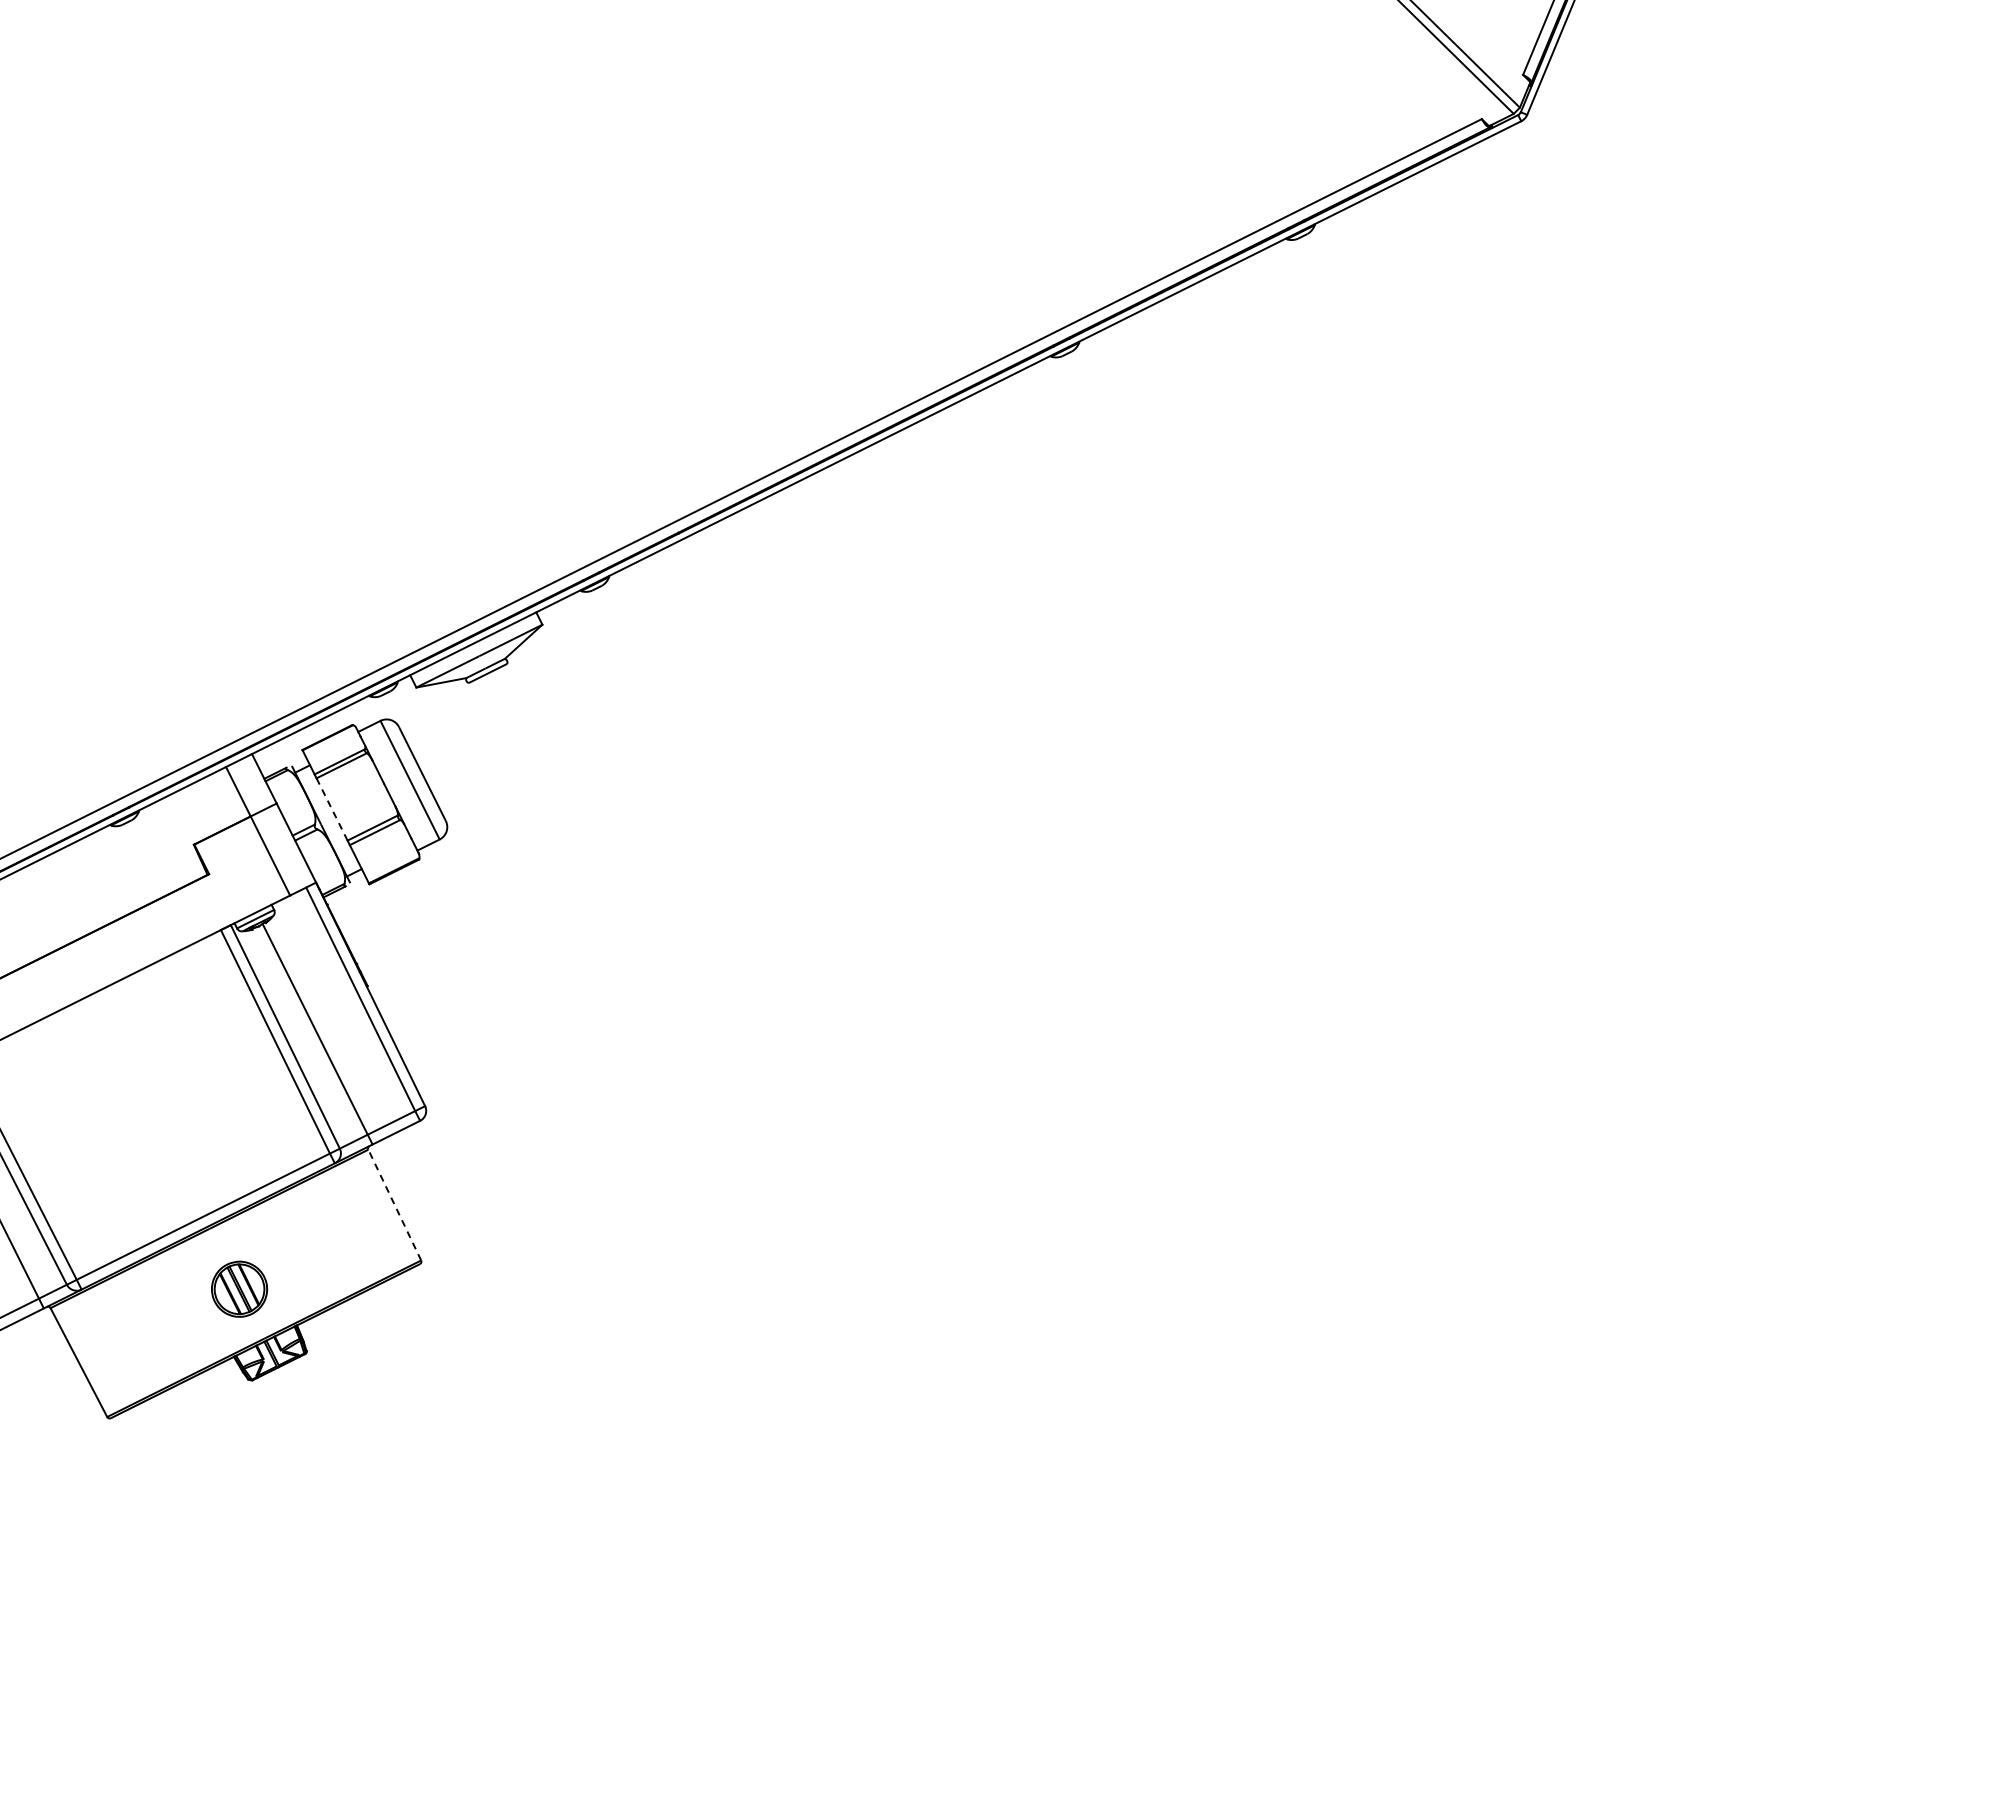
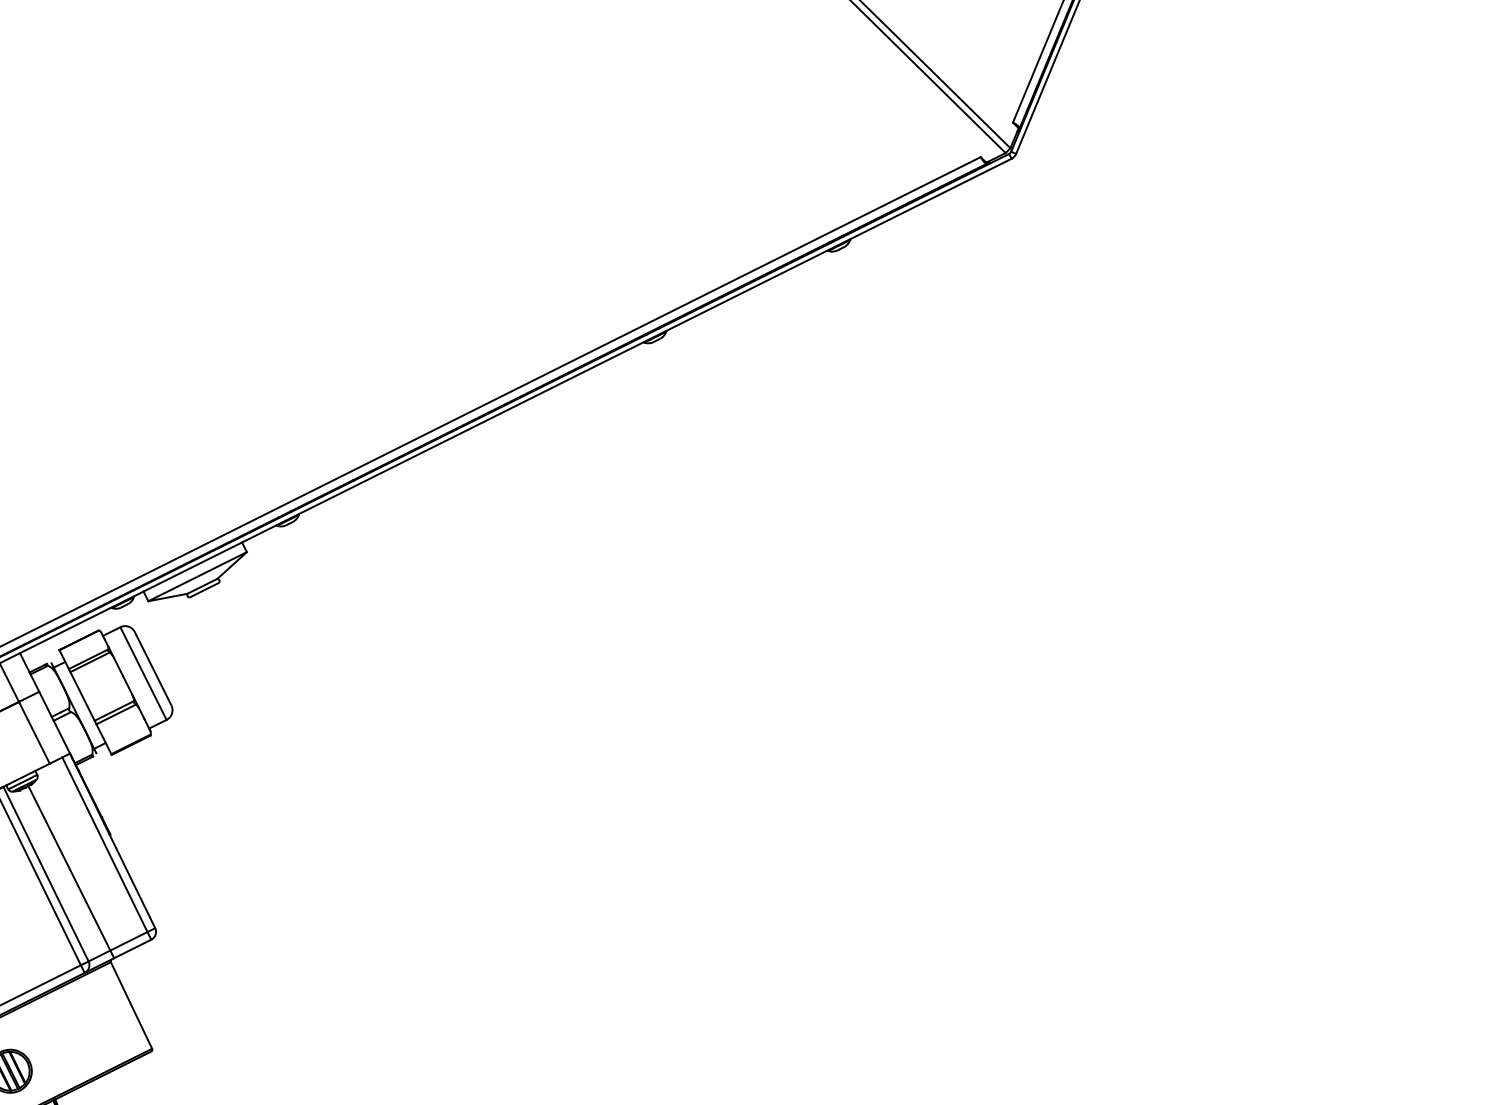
line: (332, 809) -> (82, 696), dashed -> solid
line: (394, 1204) -> (131, 1005), dashed -> solid

